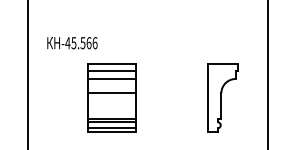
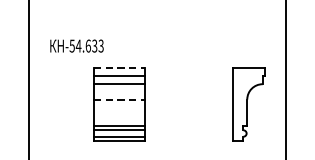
text: (81, 43) -> (86, 46), -45.566 -> -54.633
line: (112, 63) -> (119, 67), solid -> dashed
line: (112, 93) -> (119, 99), solid -> dashed
part: (222, 97) -> (248, 103), moved

